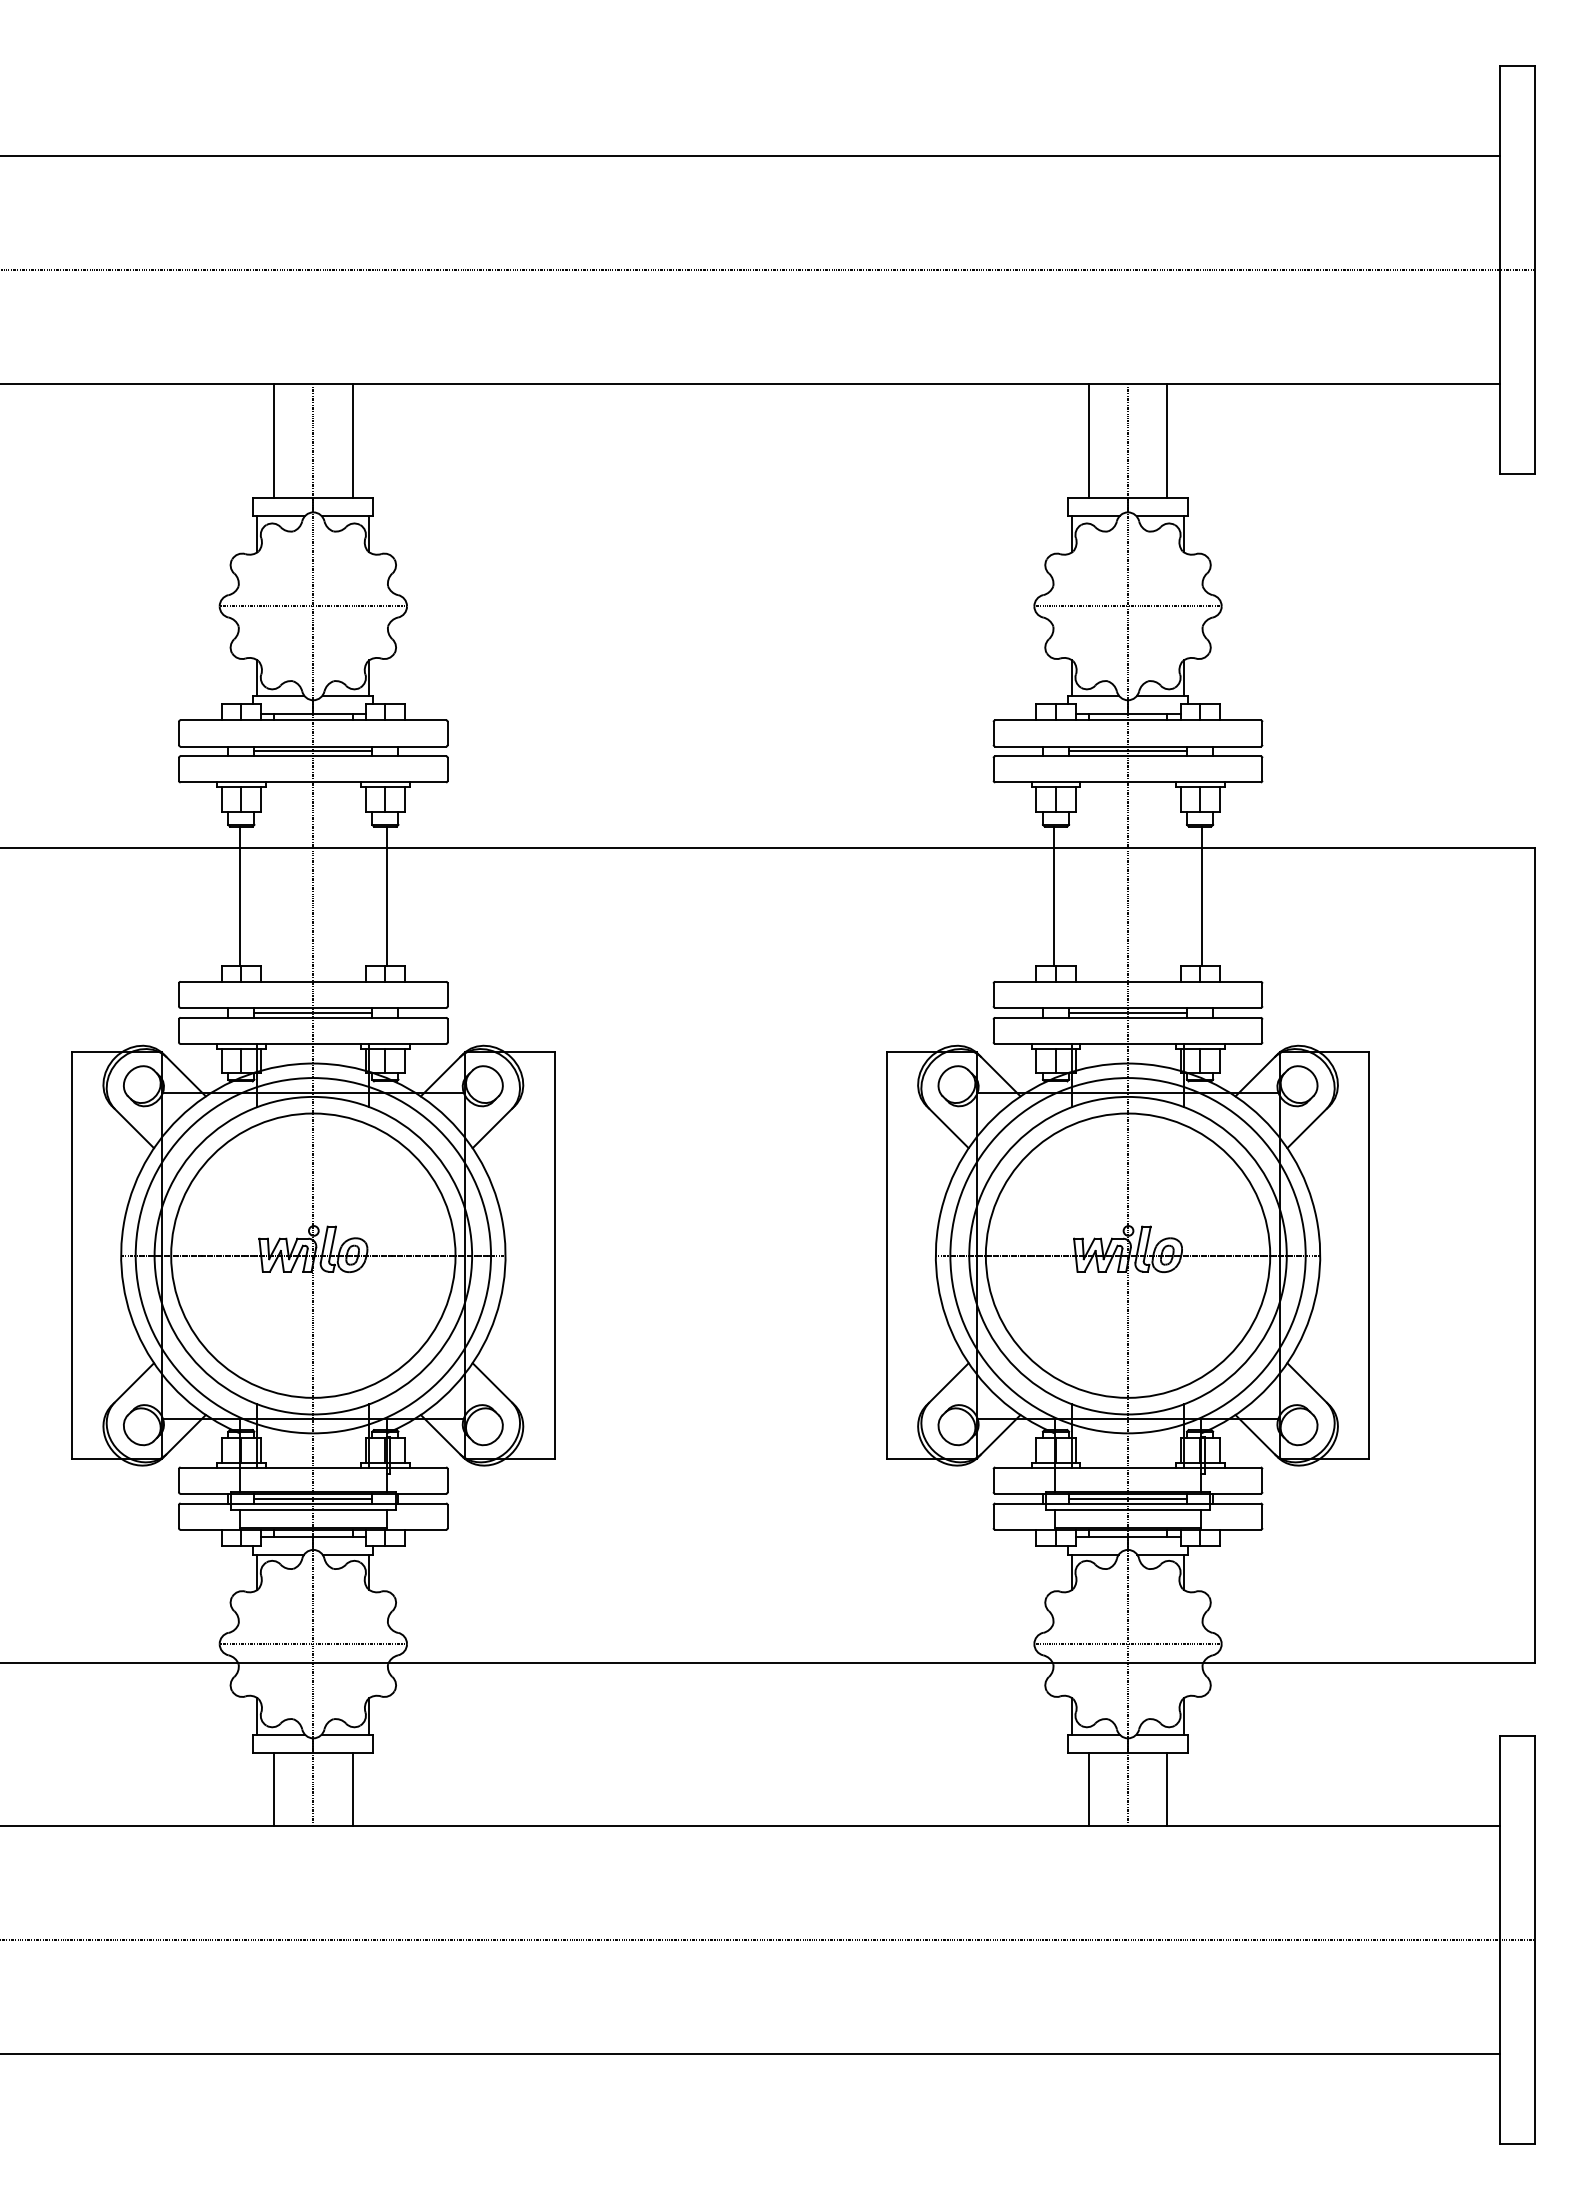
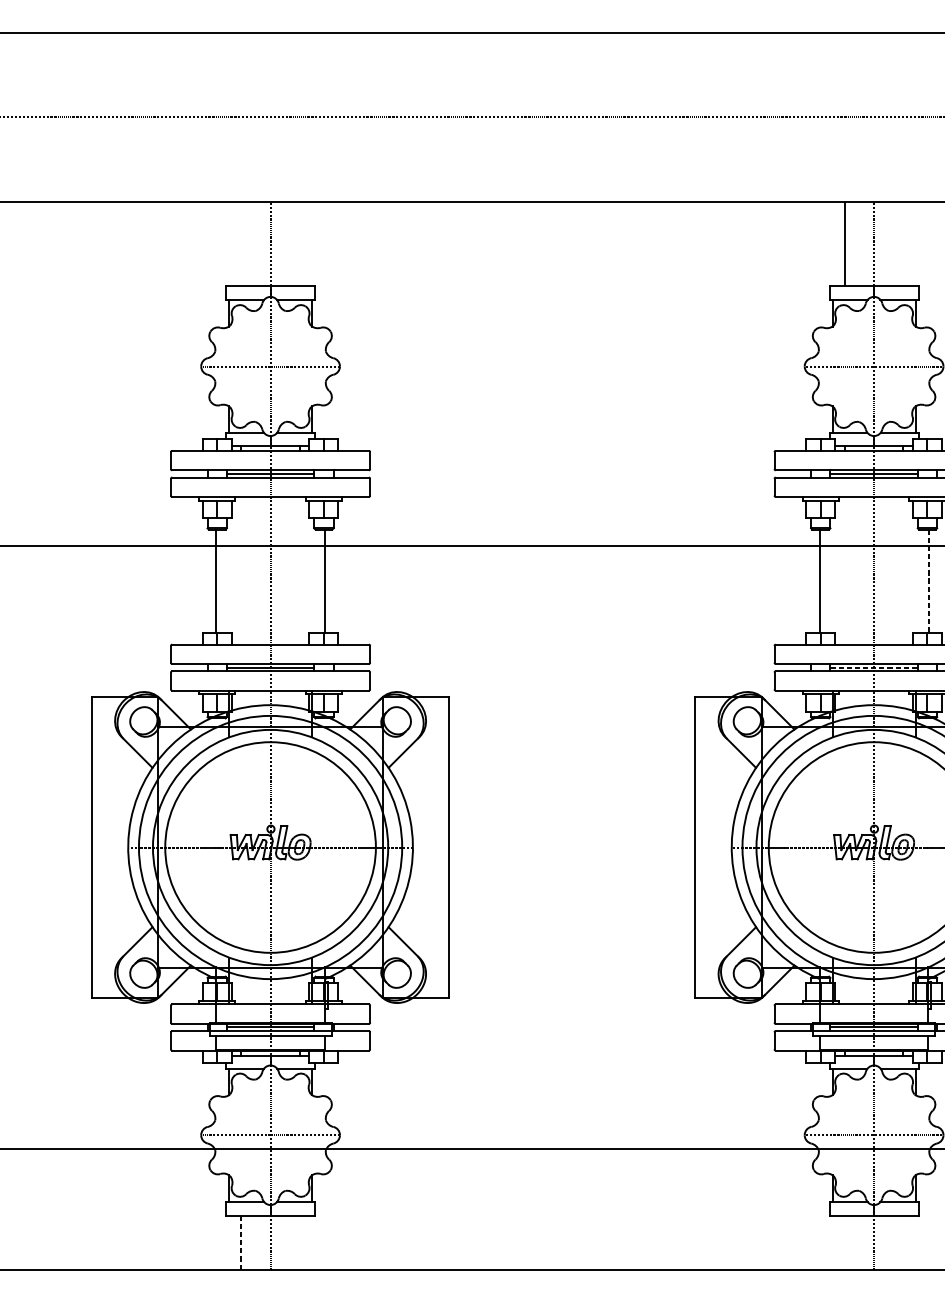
line: (273, 440) -> (241, 243), removed
line: (352, 440) -> (299, 243), removed
line: (1167, 440) -> (903, 243), removed
line: (1201, 895) -> (928, 580), solid -> dashed
line: (1128, 1012) -> (874, 667), solid -> dashed
line: (273, 1789) -> (241, 1242), solid -> dashed
line: (352, 1789) -> (299, 1242), removed
line: (1088, 1789) -> (844, 1242), removed
line: (1167, 1789) -> (903, 1242), removed

